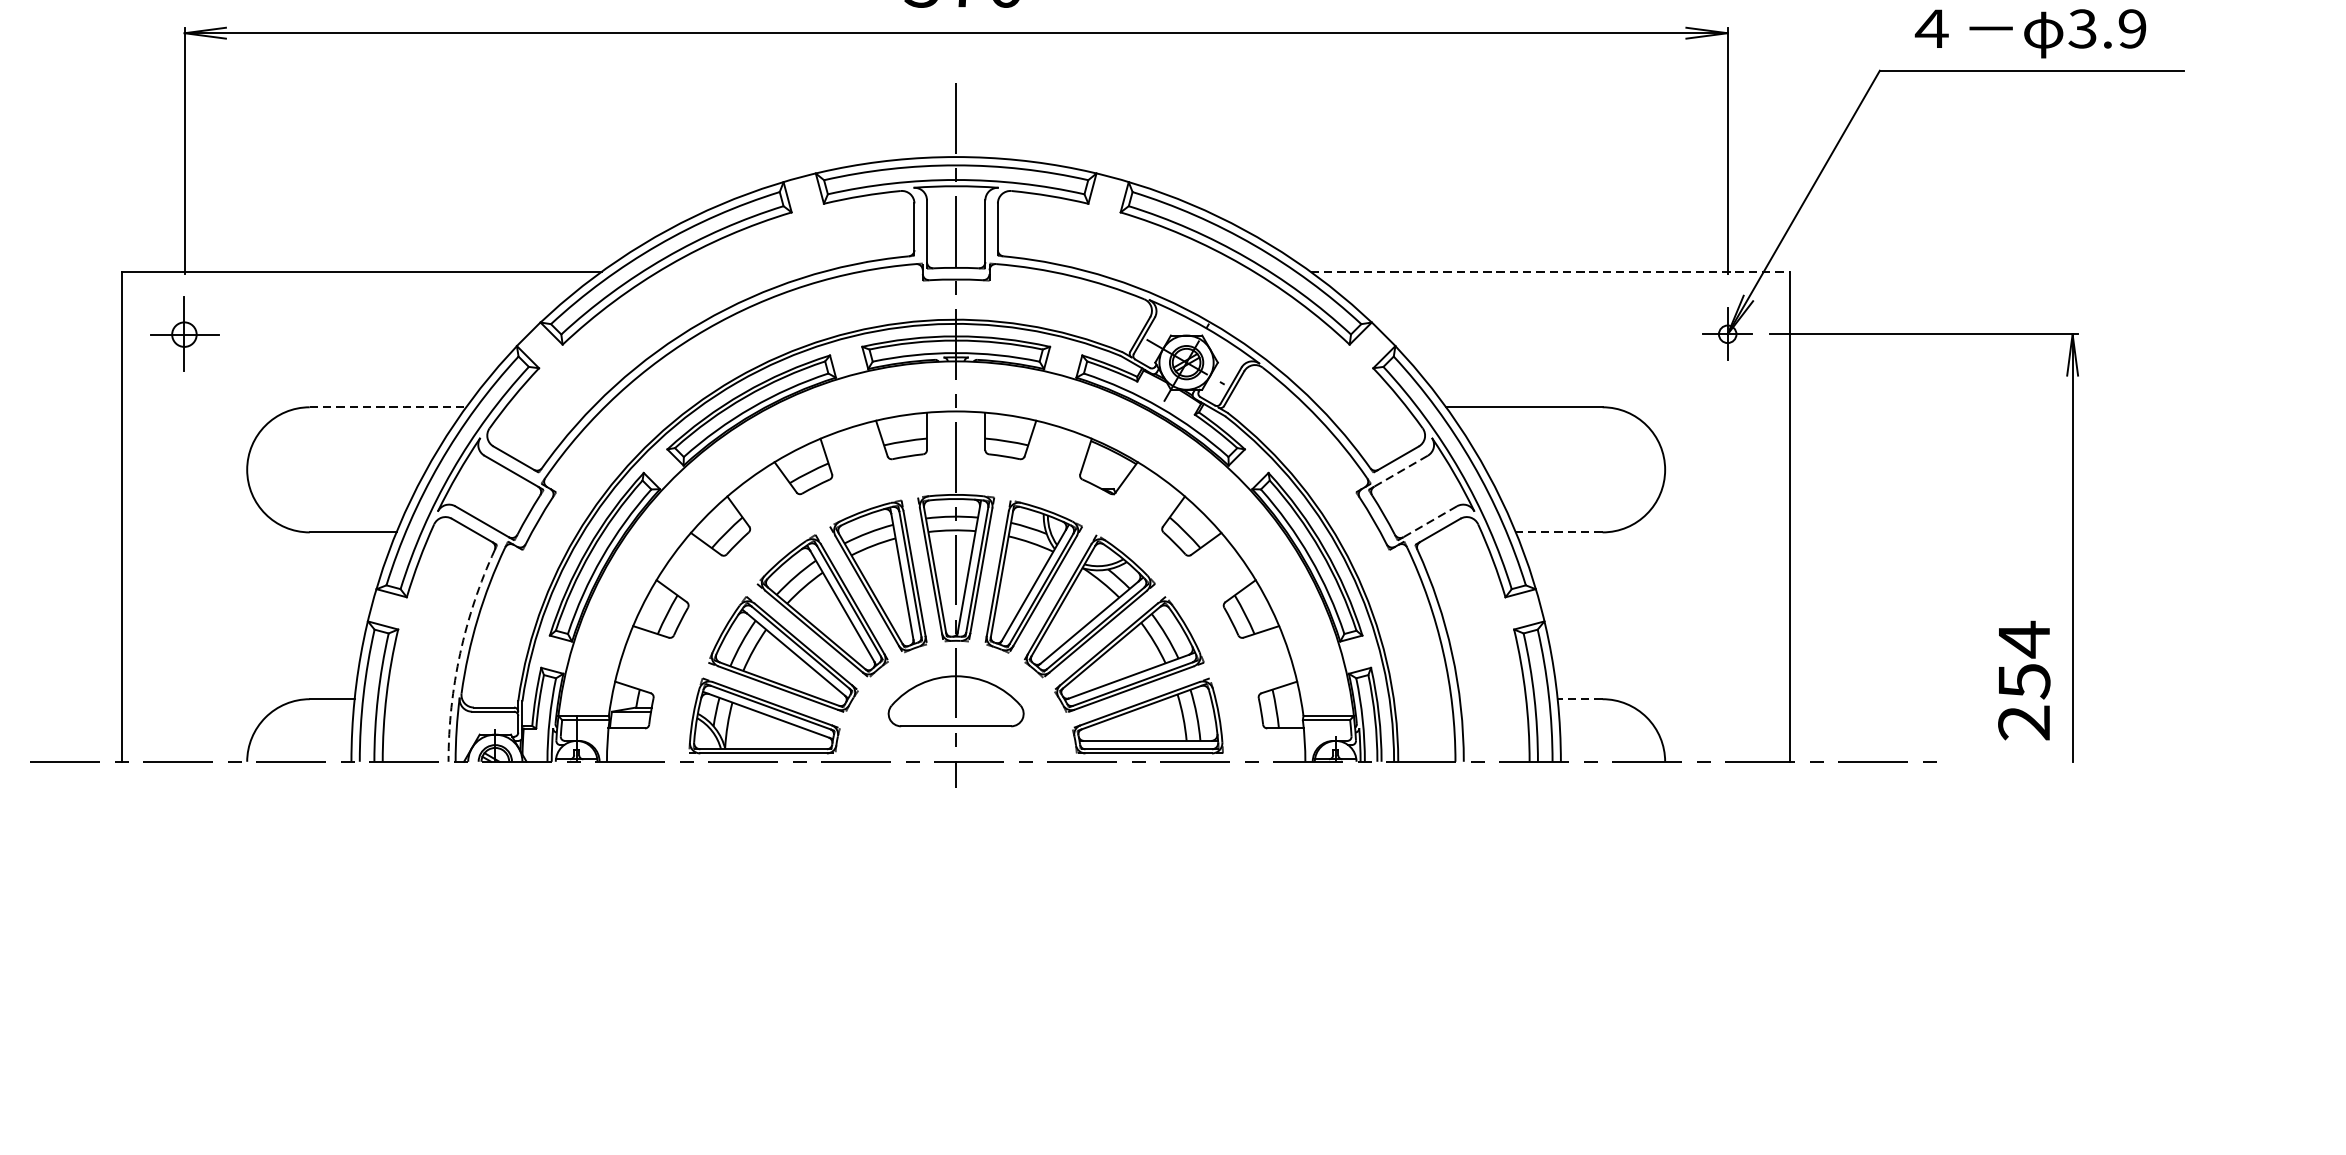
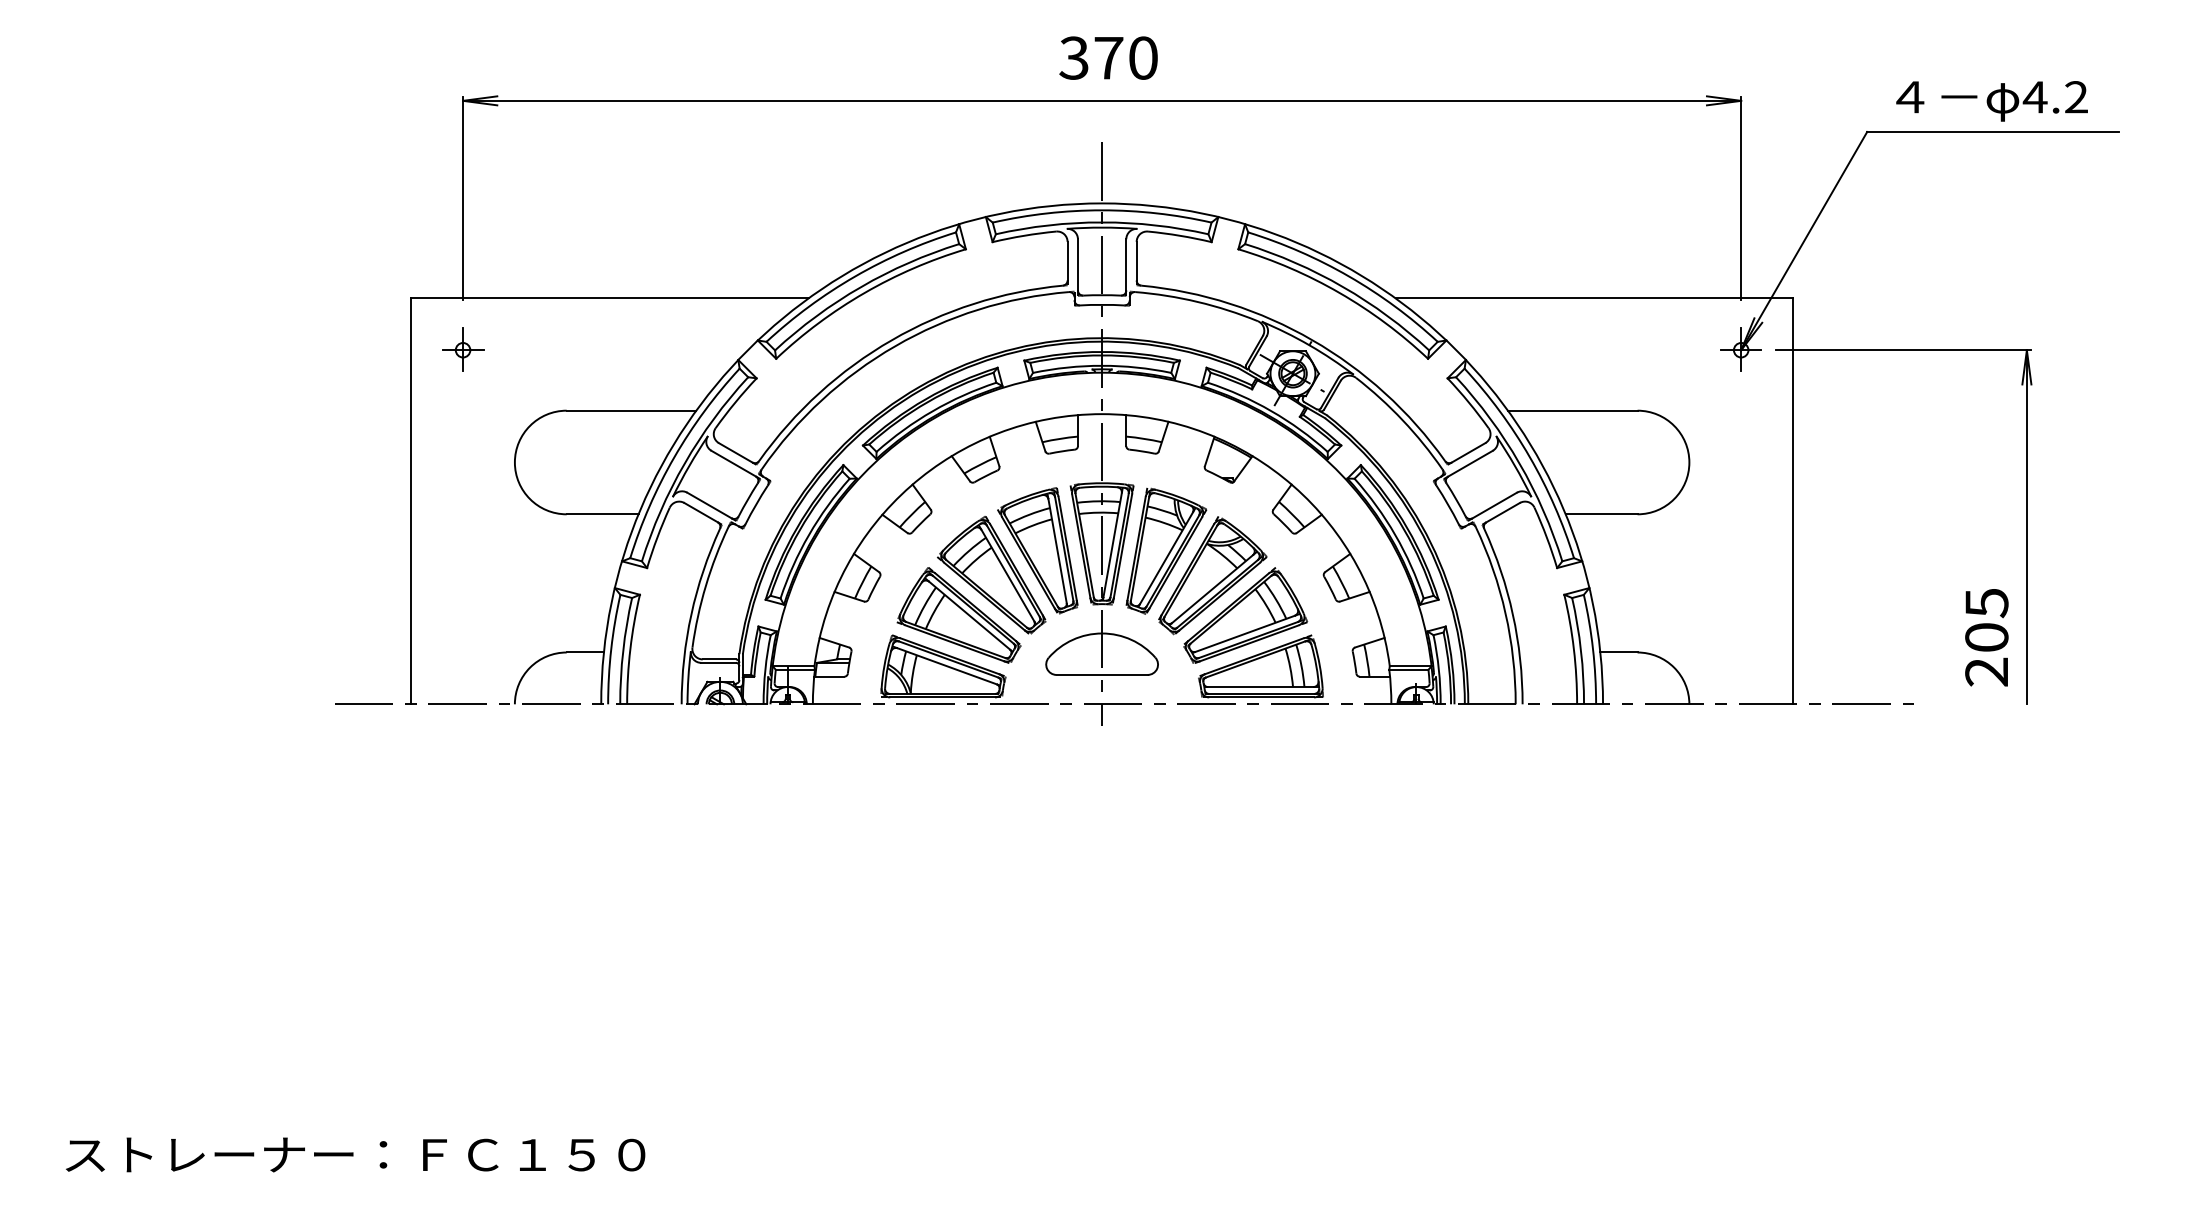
text: (2105, 29) -> (2054, 97), 3.9 -> 4.2
line: (1550, 271) -> (1594, 298), dashed -> solid
part: (185, 333) -> (463, 349), size x0.71
line: (387, 407) -> (631, 410), dashed -> solid
line: (1400, 471) -> (1470, 463), dashed -> solid
line: (1429, 521) -> (1494, 505), dashed -> solid
line: (1559, 532) -> (1601, 514), dashed -> solid
arc: (460, 653) -> (691, 614), dashed -> solid
text: (2023, 659) -> (1986, 619), 254 -> 205
line: (1579, 699) -> (1618, 652), dashed -> solid

